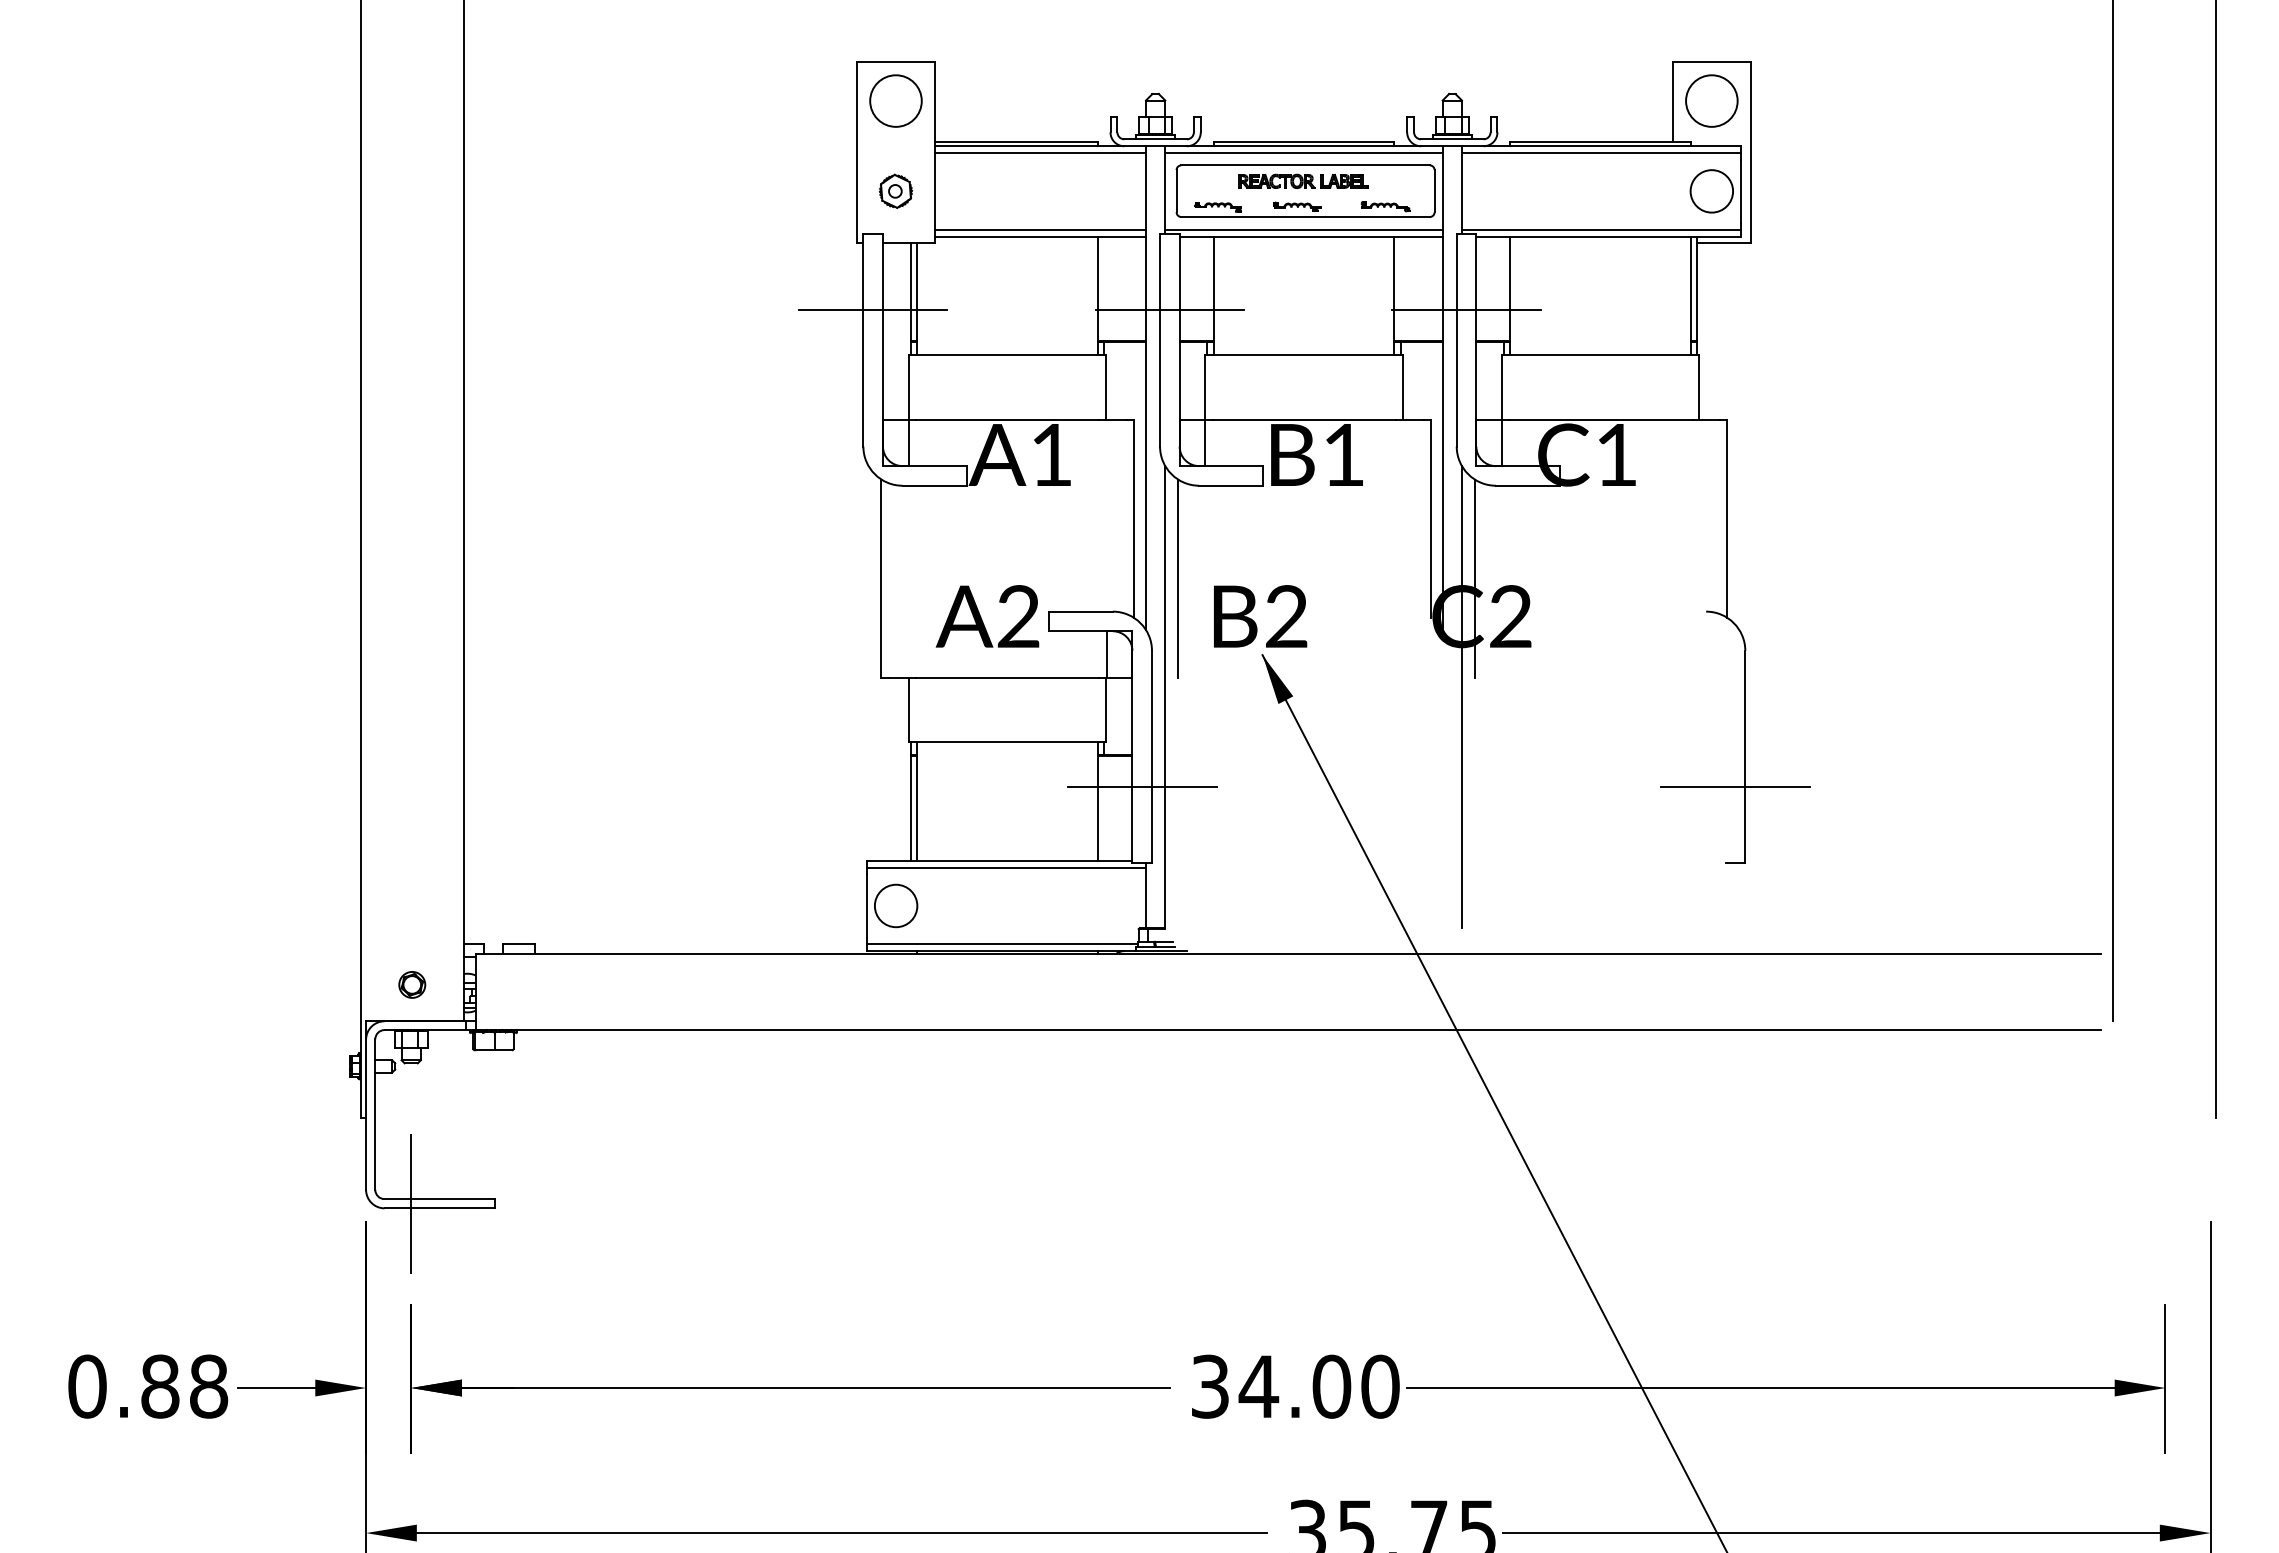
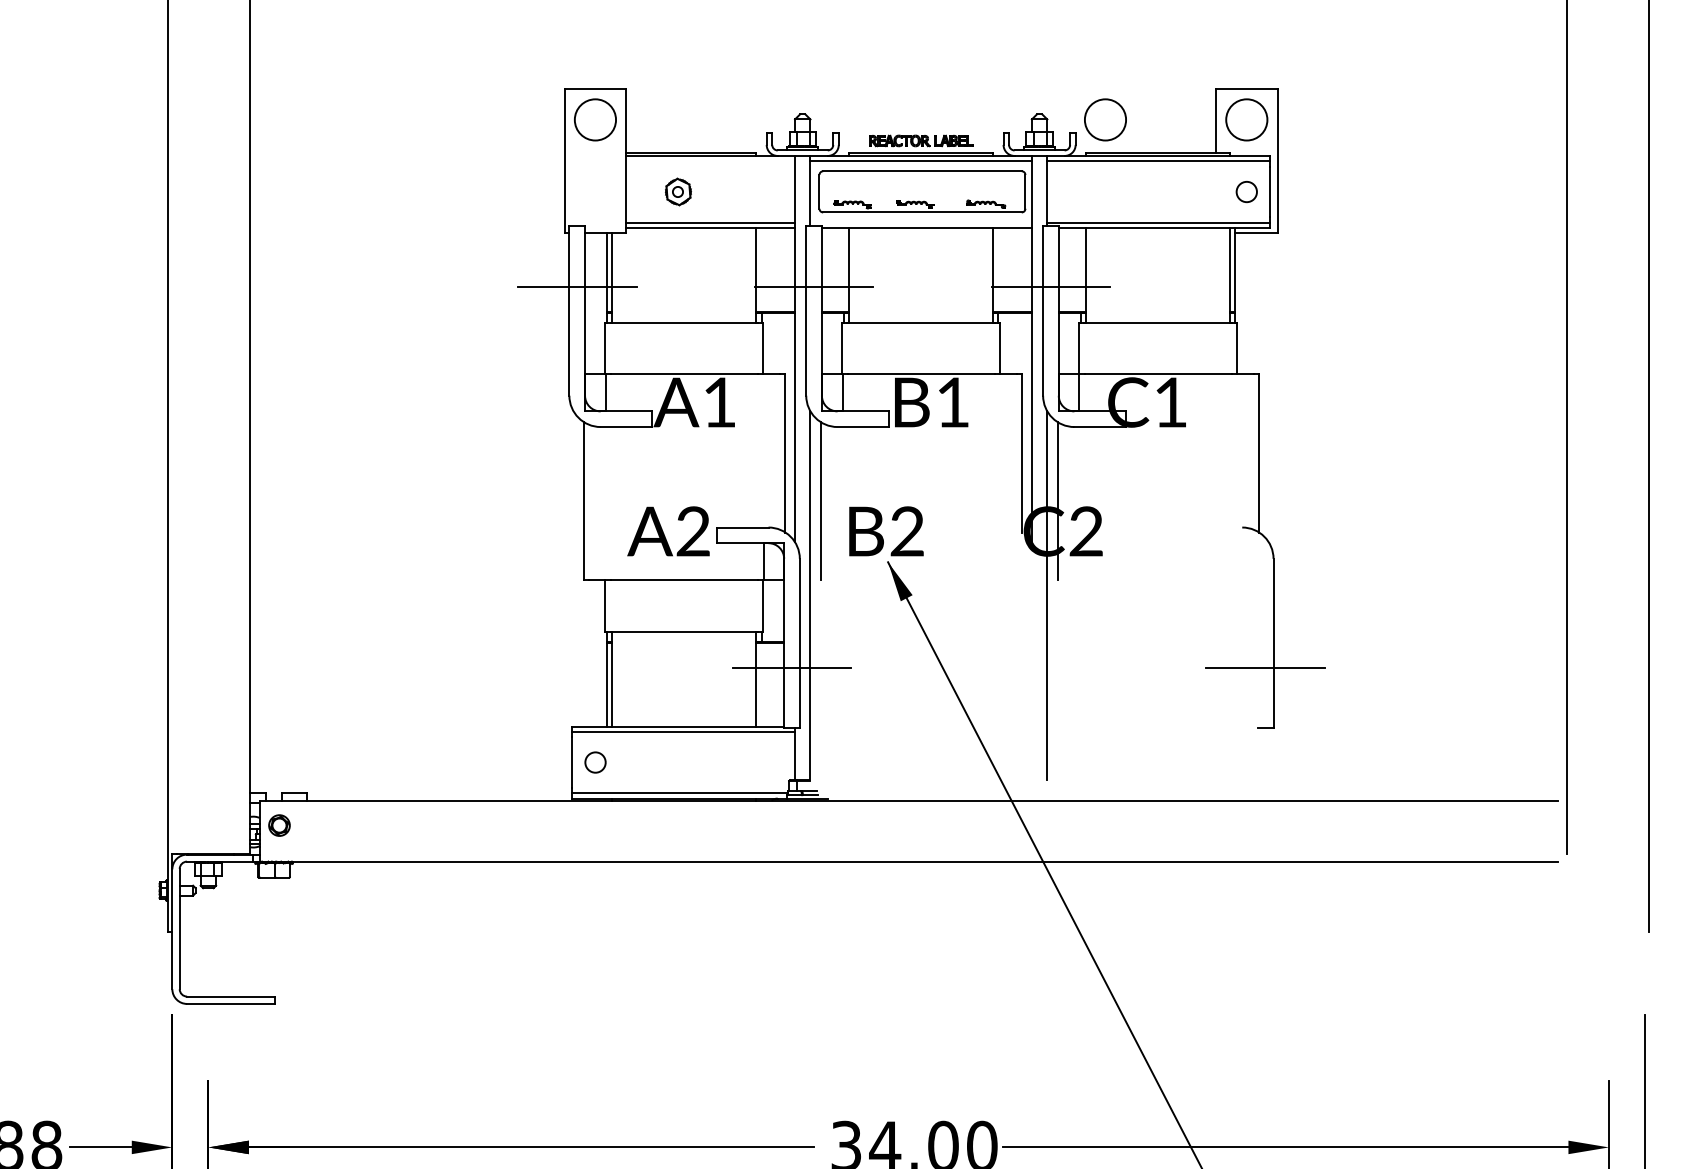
circle: (1534, 100) -> (1105, 119), added
line: (1039, 153) -> (710, 161), removed
part: (1303, 180) -> (920, 140), moved
part: (895, 190) -> (678, 191), moved
circle: (1711, 191) -> (1246, 192), size x0.6
line: (1303, 229) -> (920, 222), removed
circle: (895, 905) -> (595, 762), size x0.6
part: (412, 984) -> (279, 825), moved
line: (411, 1203) -> (208, 1000), removed

